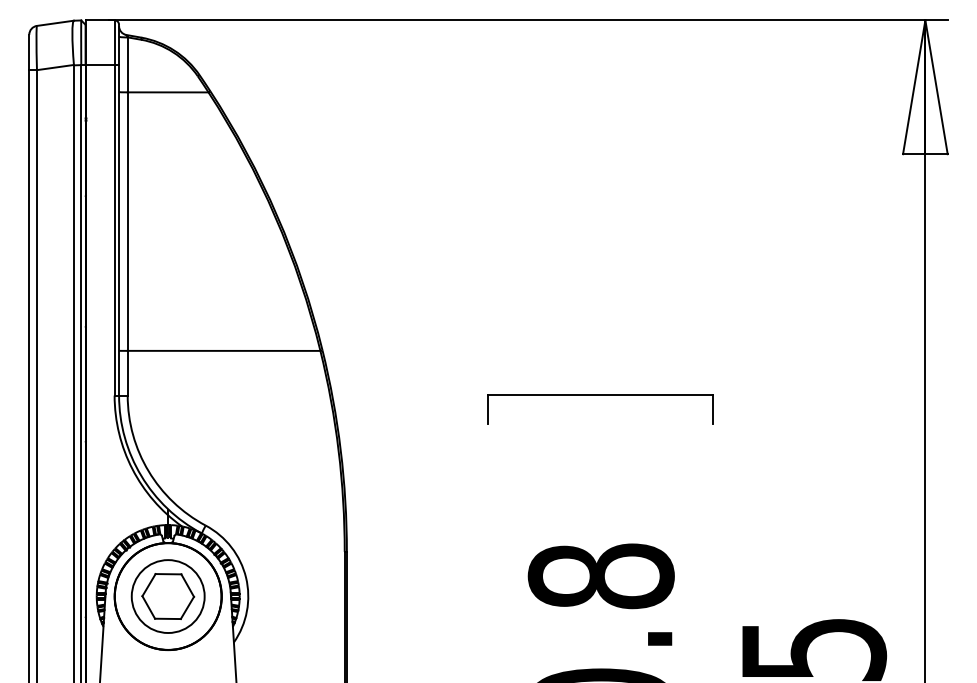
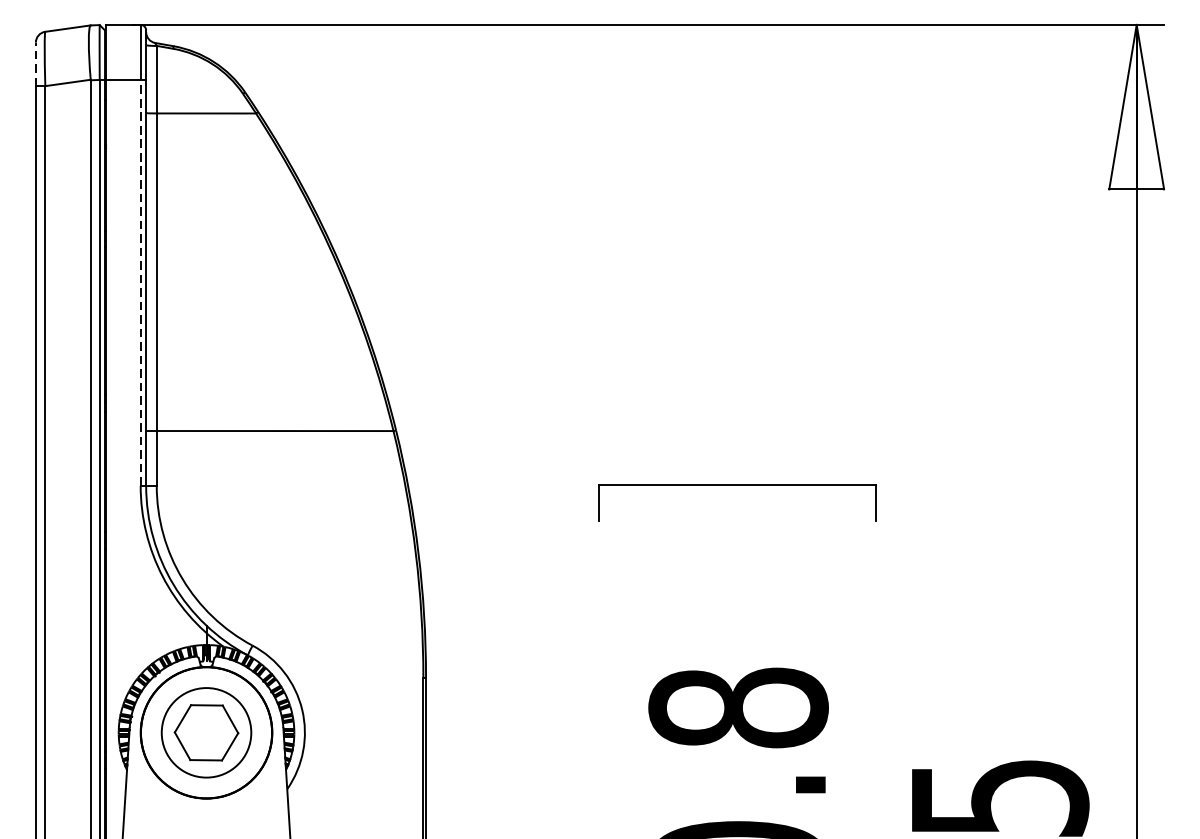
line: (29, 52) -> (36, 64), solid -> dashed
line: (114, 229) -> (140, 281), solid -> dashed

